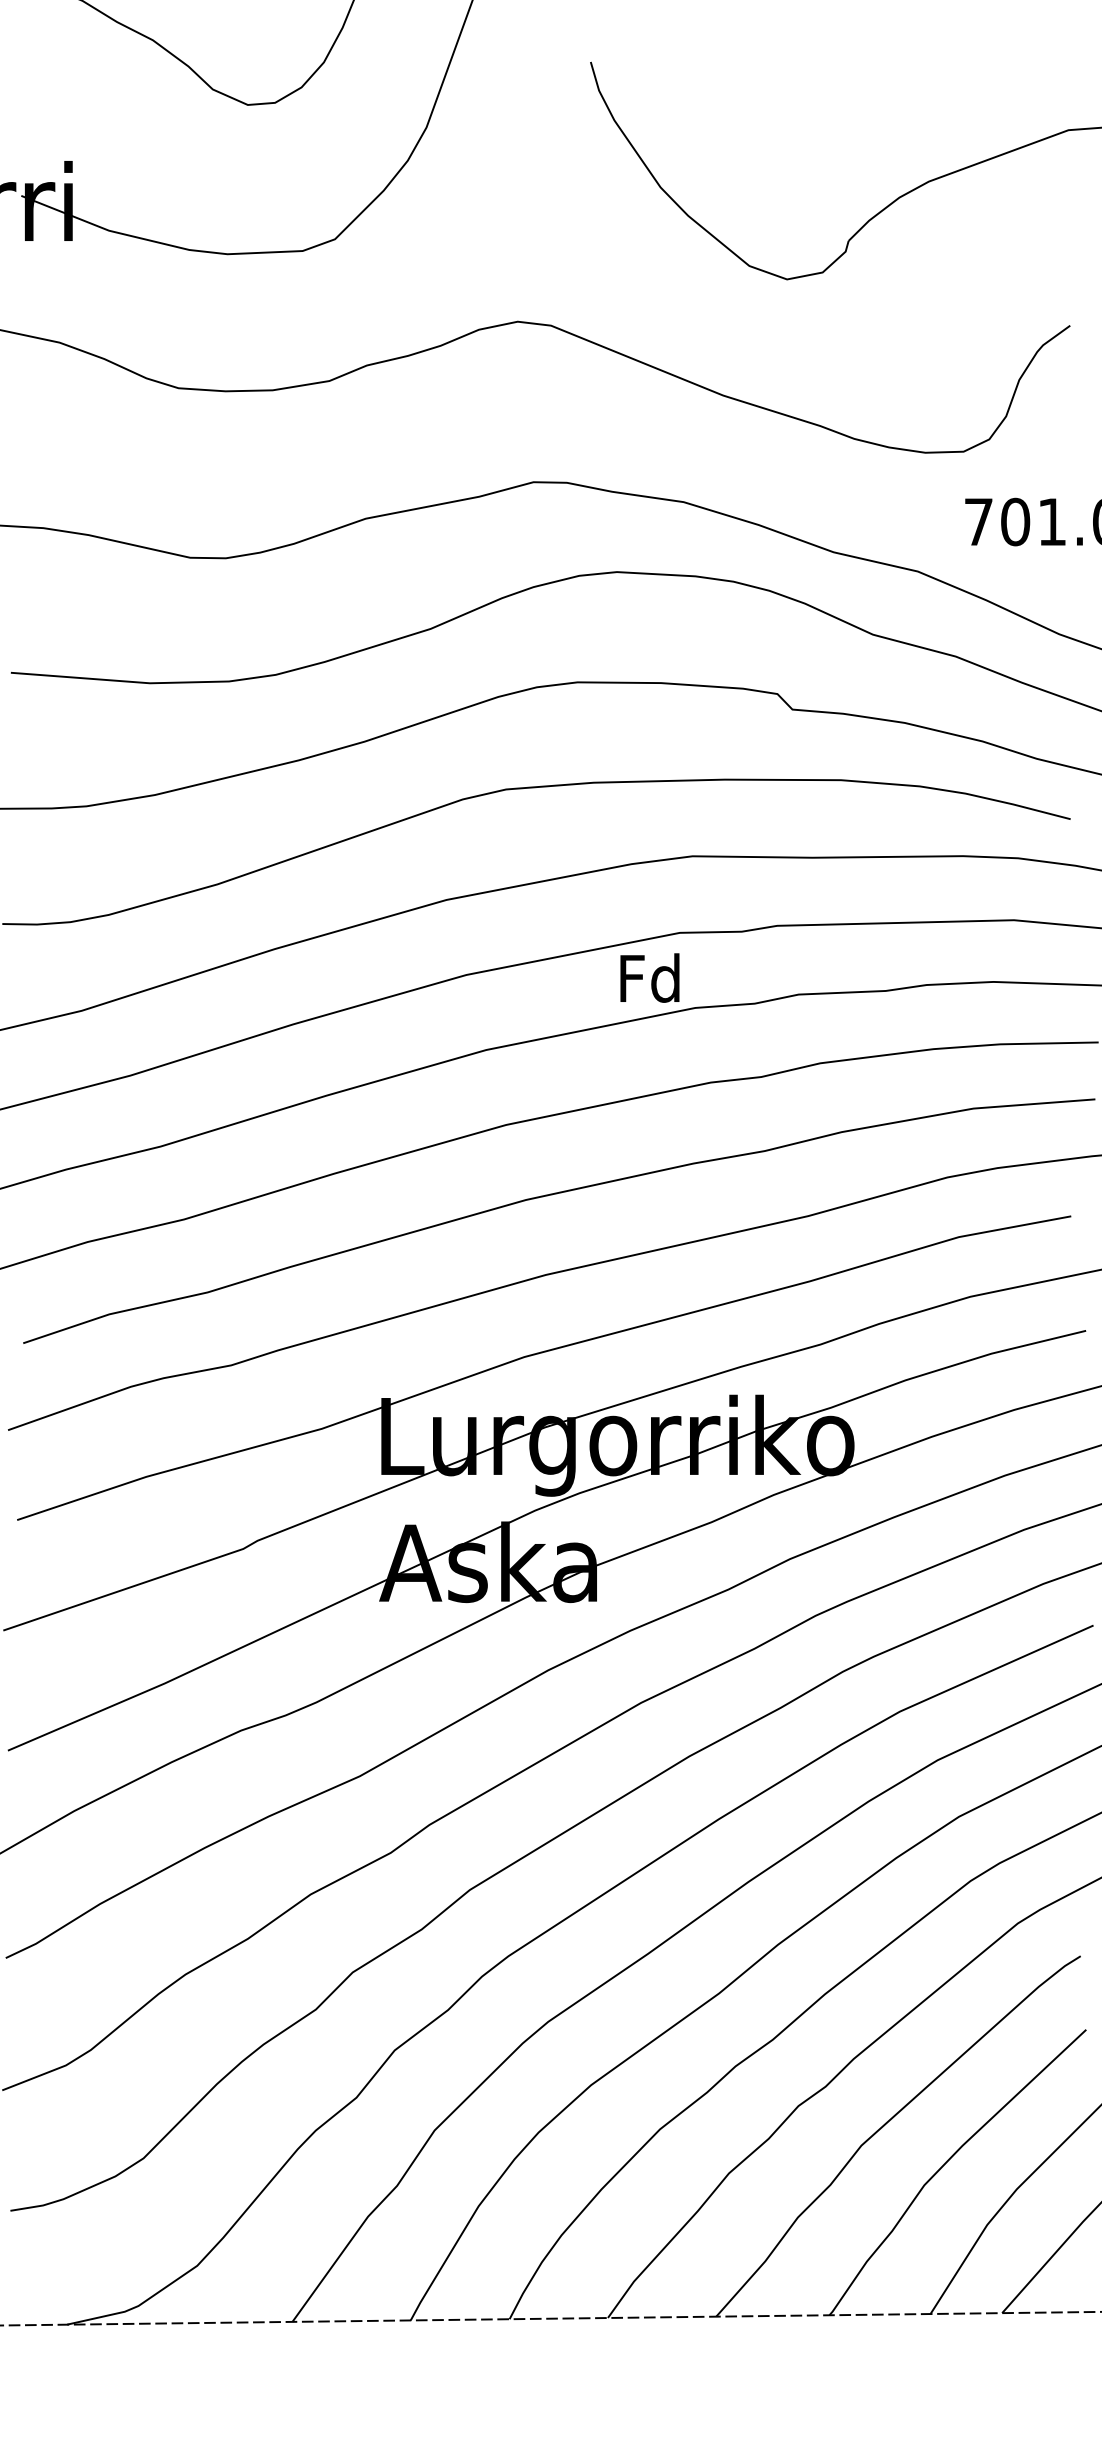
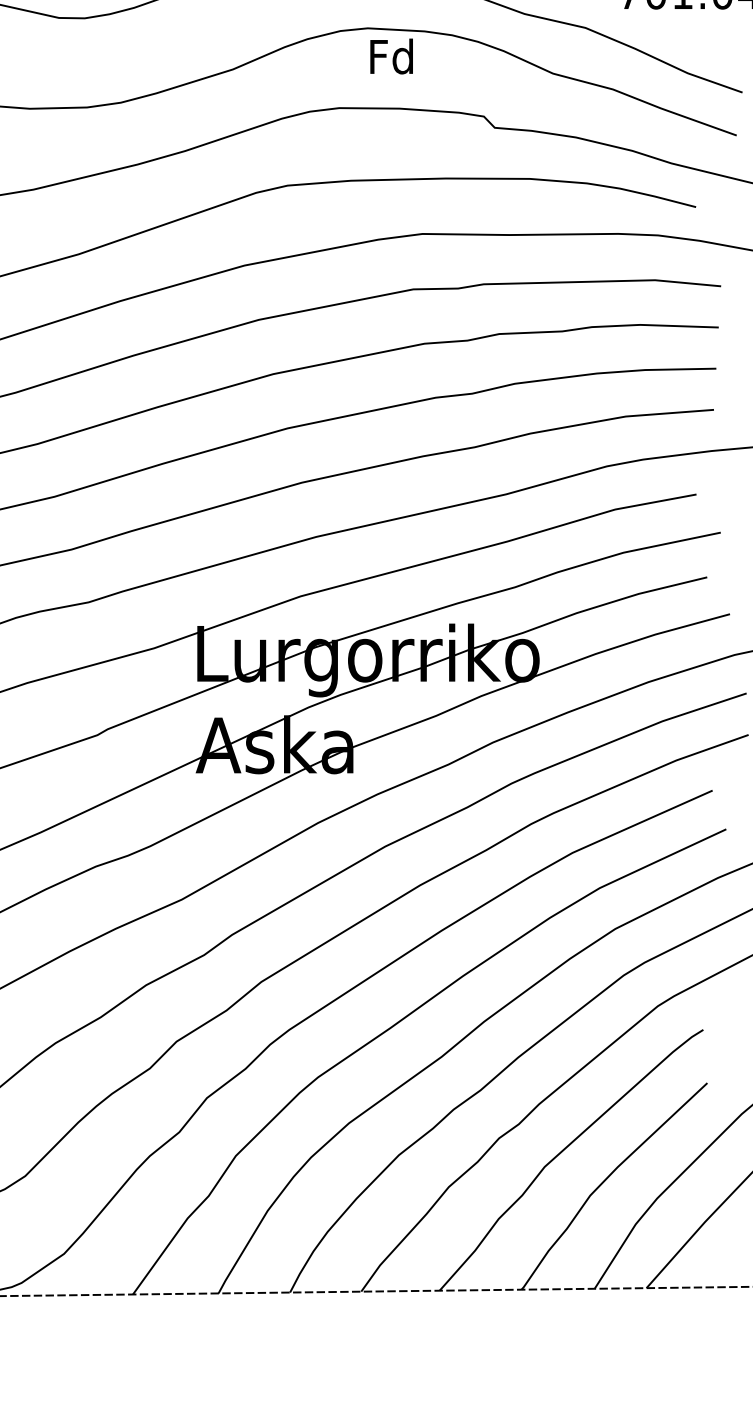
text: (649, 977) -> (391, 56), moved

